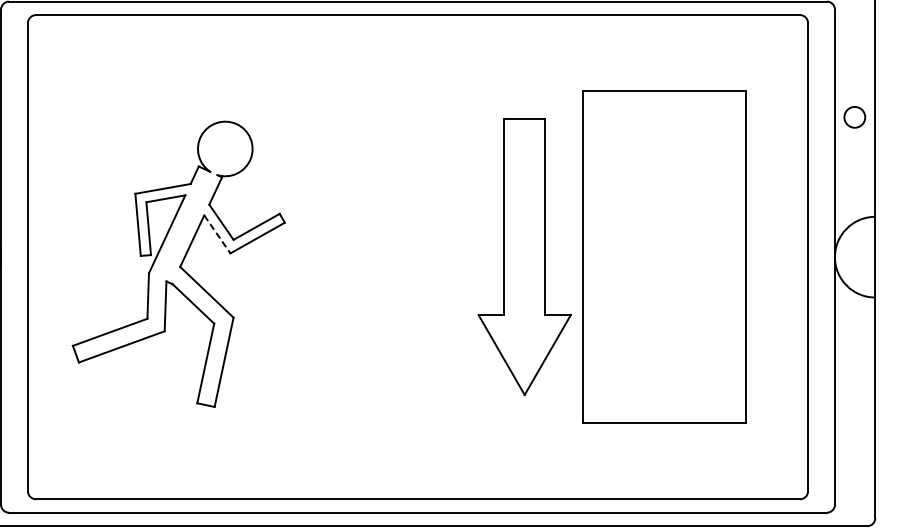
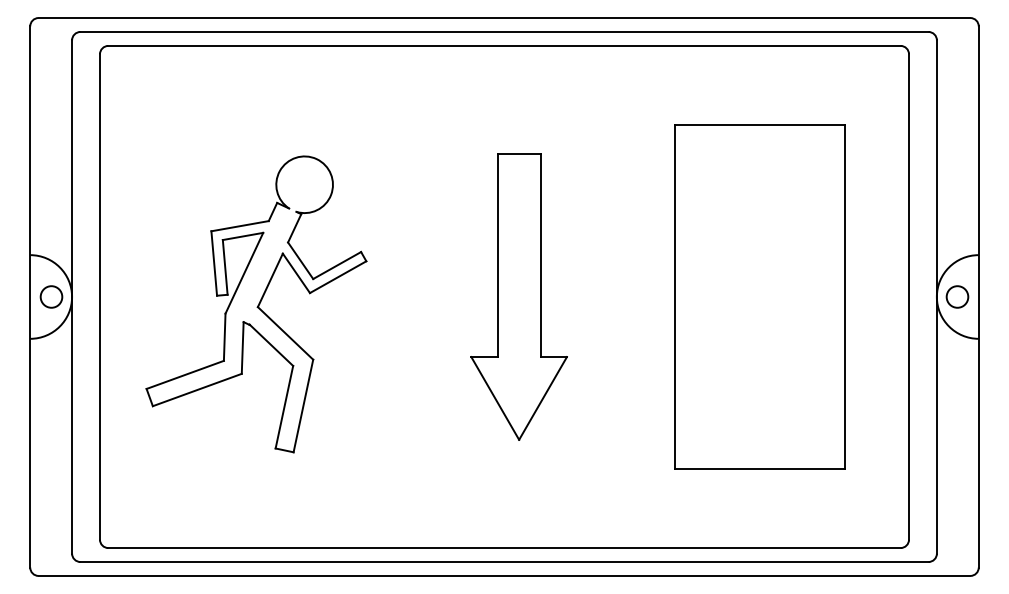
circle: (854, 116) -> (957, 296), moved
line: (217, 234) -> (296, 273), dashed -> solid
part: (524, 256) -> (518, 296), moved

